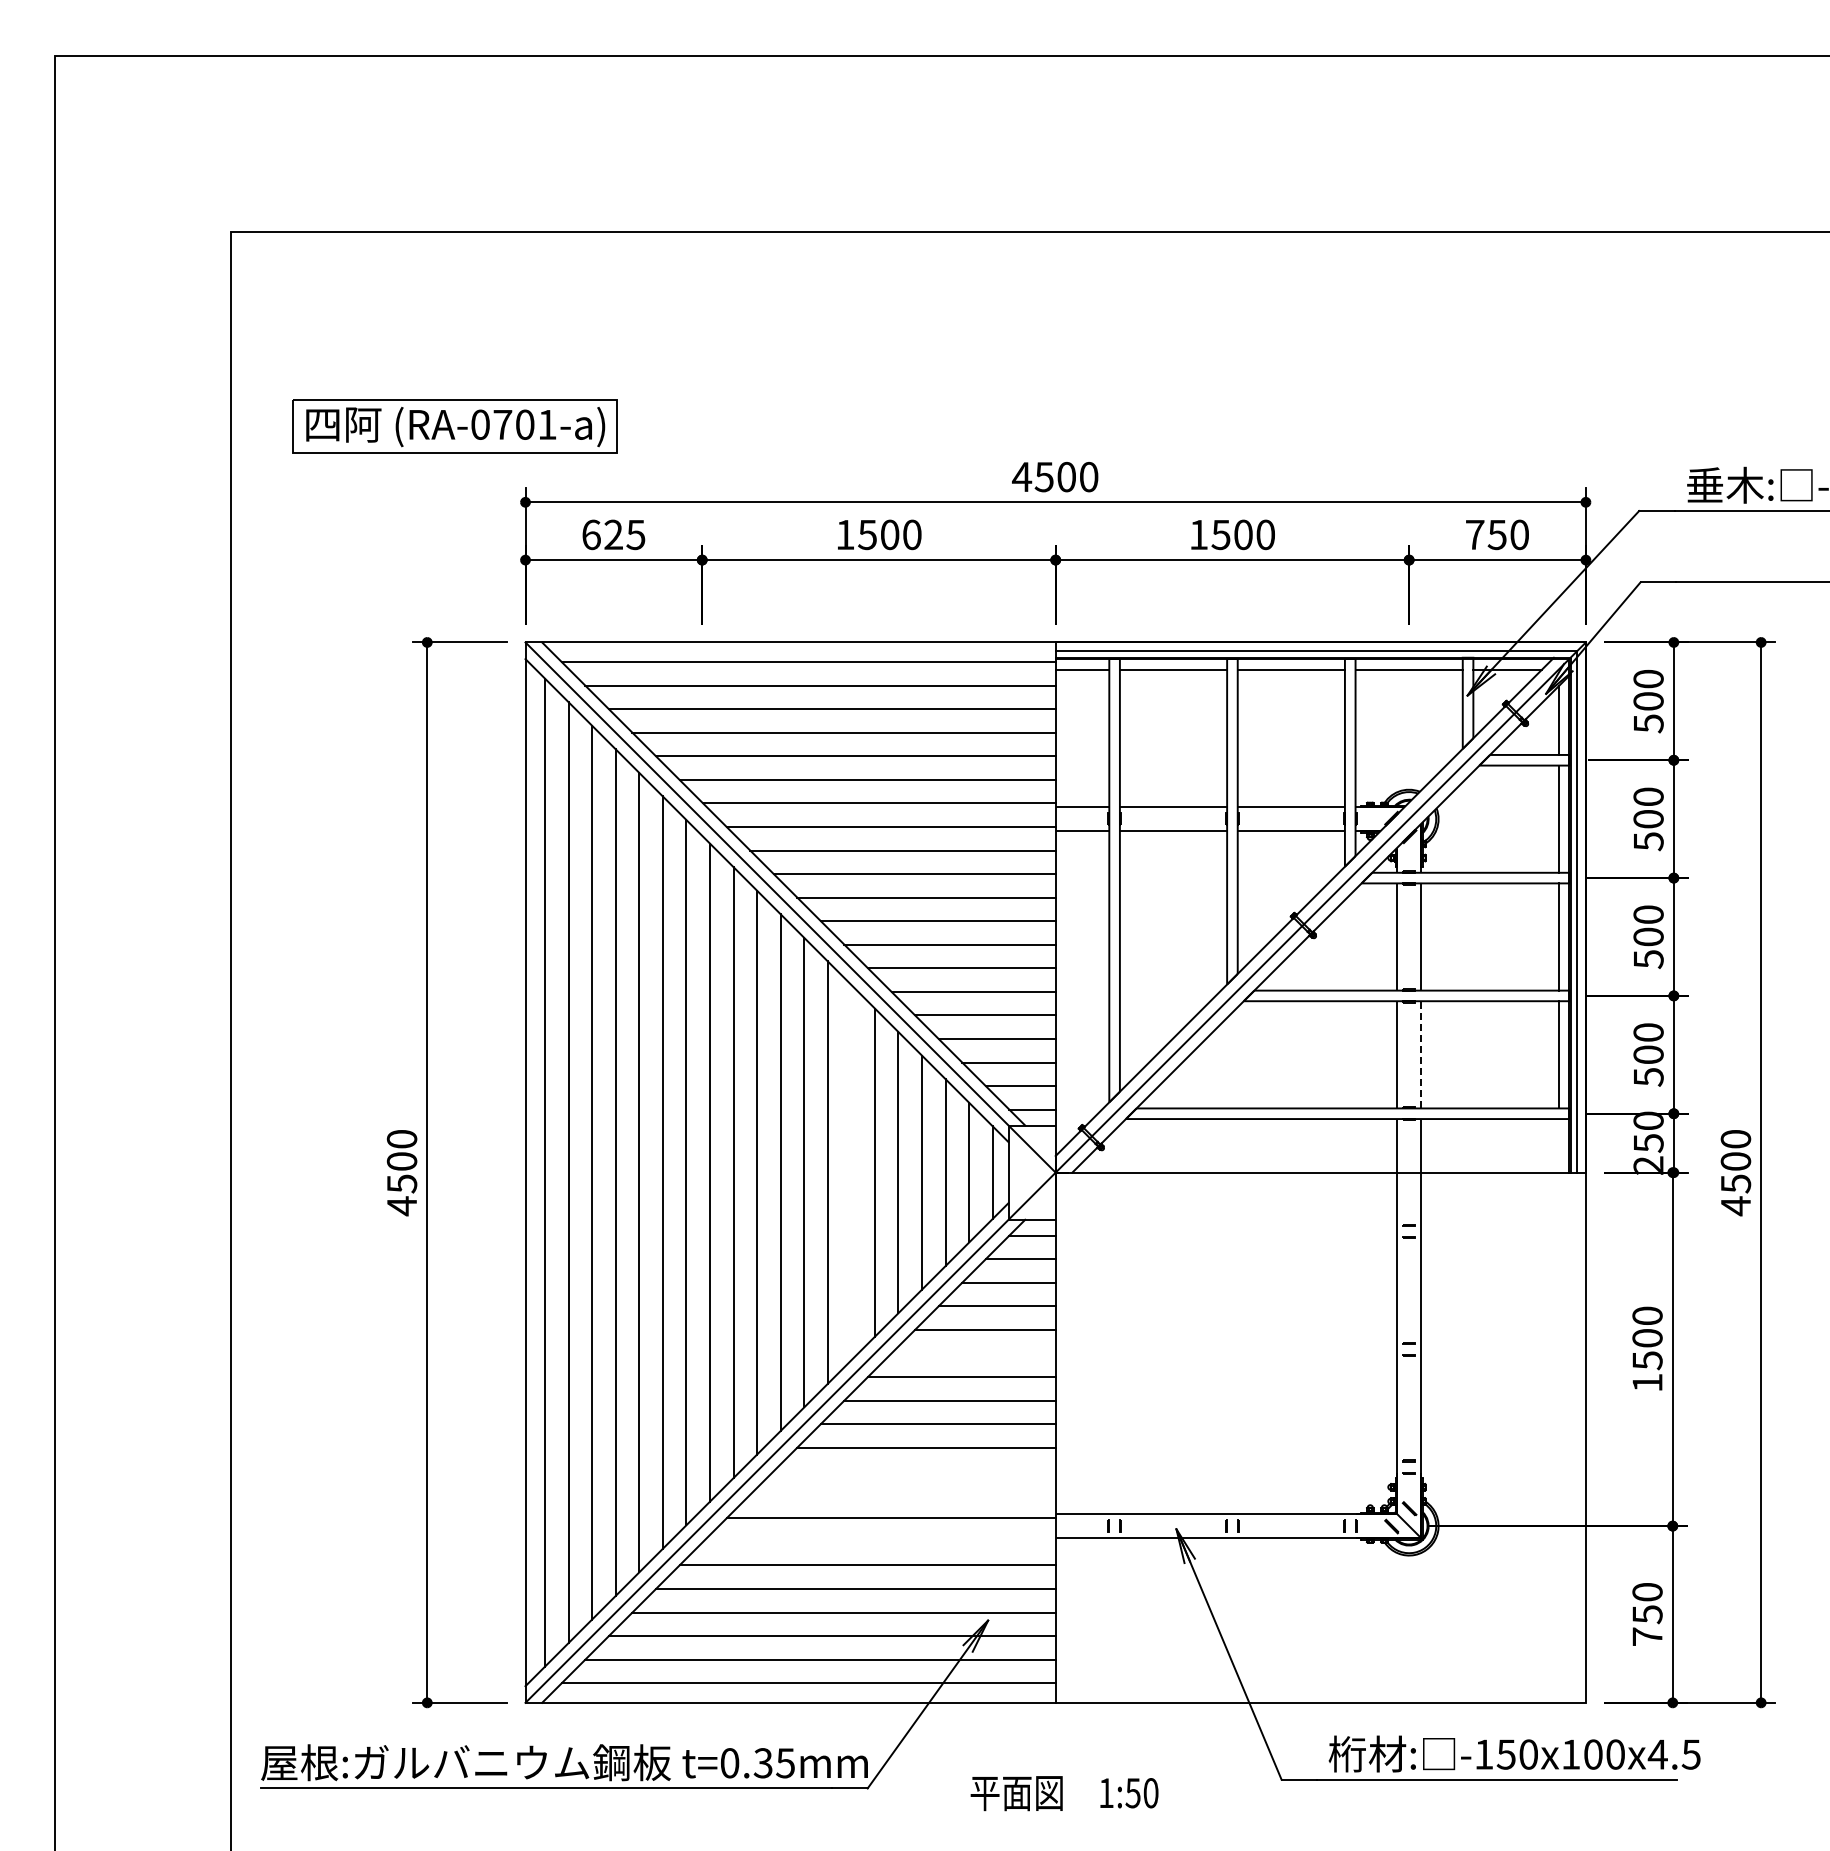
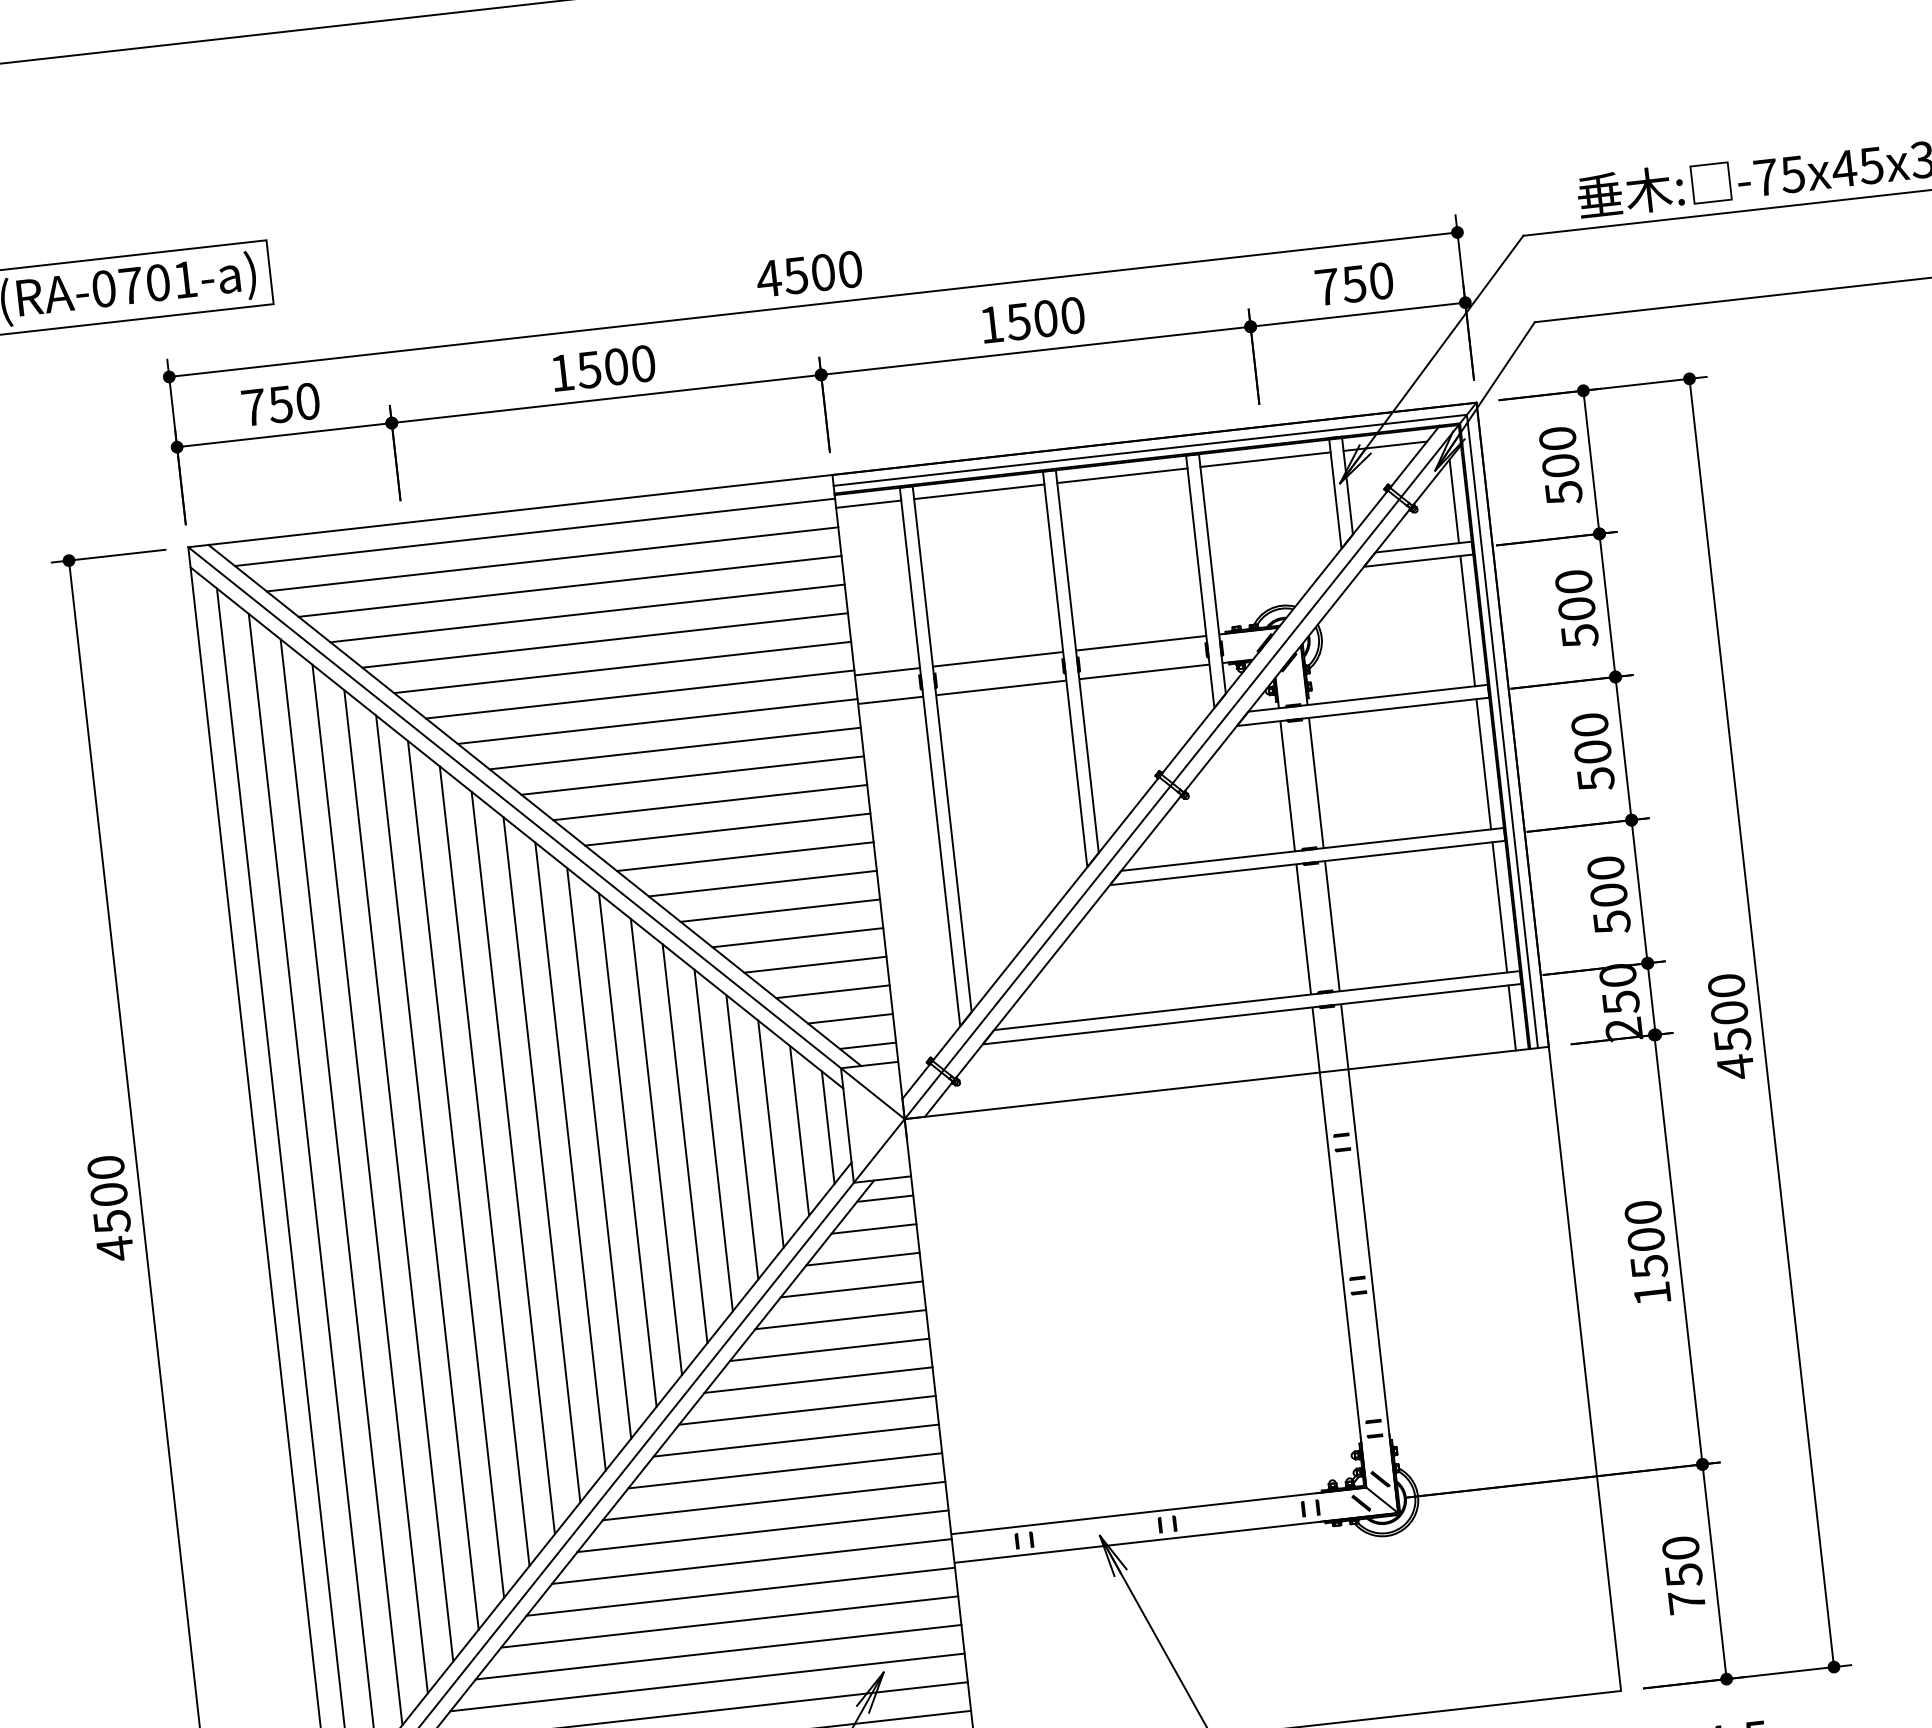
text: (613, 534) -> (280, 404), 625 -> 750
line: (1420, 1054) -> (1331, 925), dashed -> solid
line: (1558, 1145) -> (1511, 1017), added
line: (851, 1172) -> (656, 1146), added
line: (973, 1353) -> (829, 1350), added
line: (914, 1471) -> (773, 1501), added
line: (902, 1494) -> (762, 1530), added
line: (879, 1541) -> (740, 1591), added

